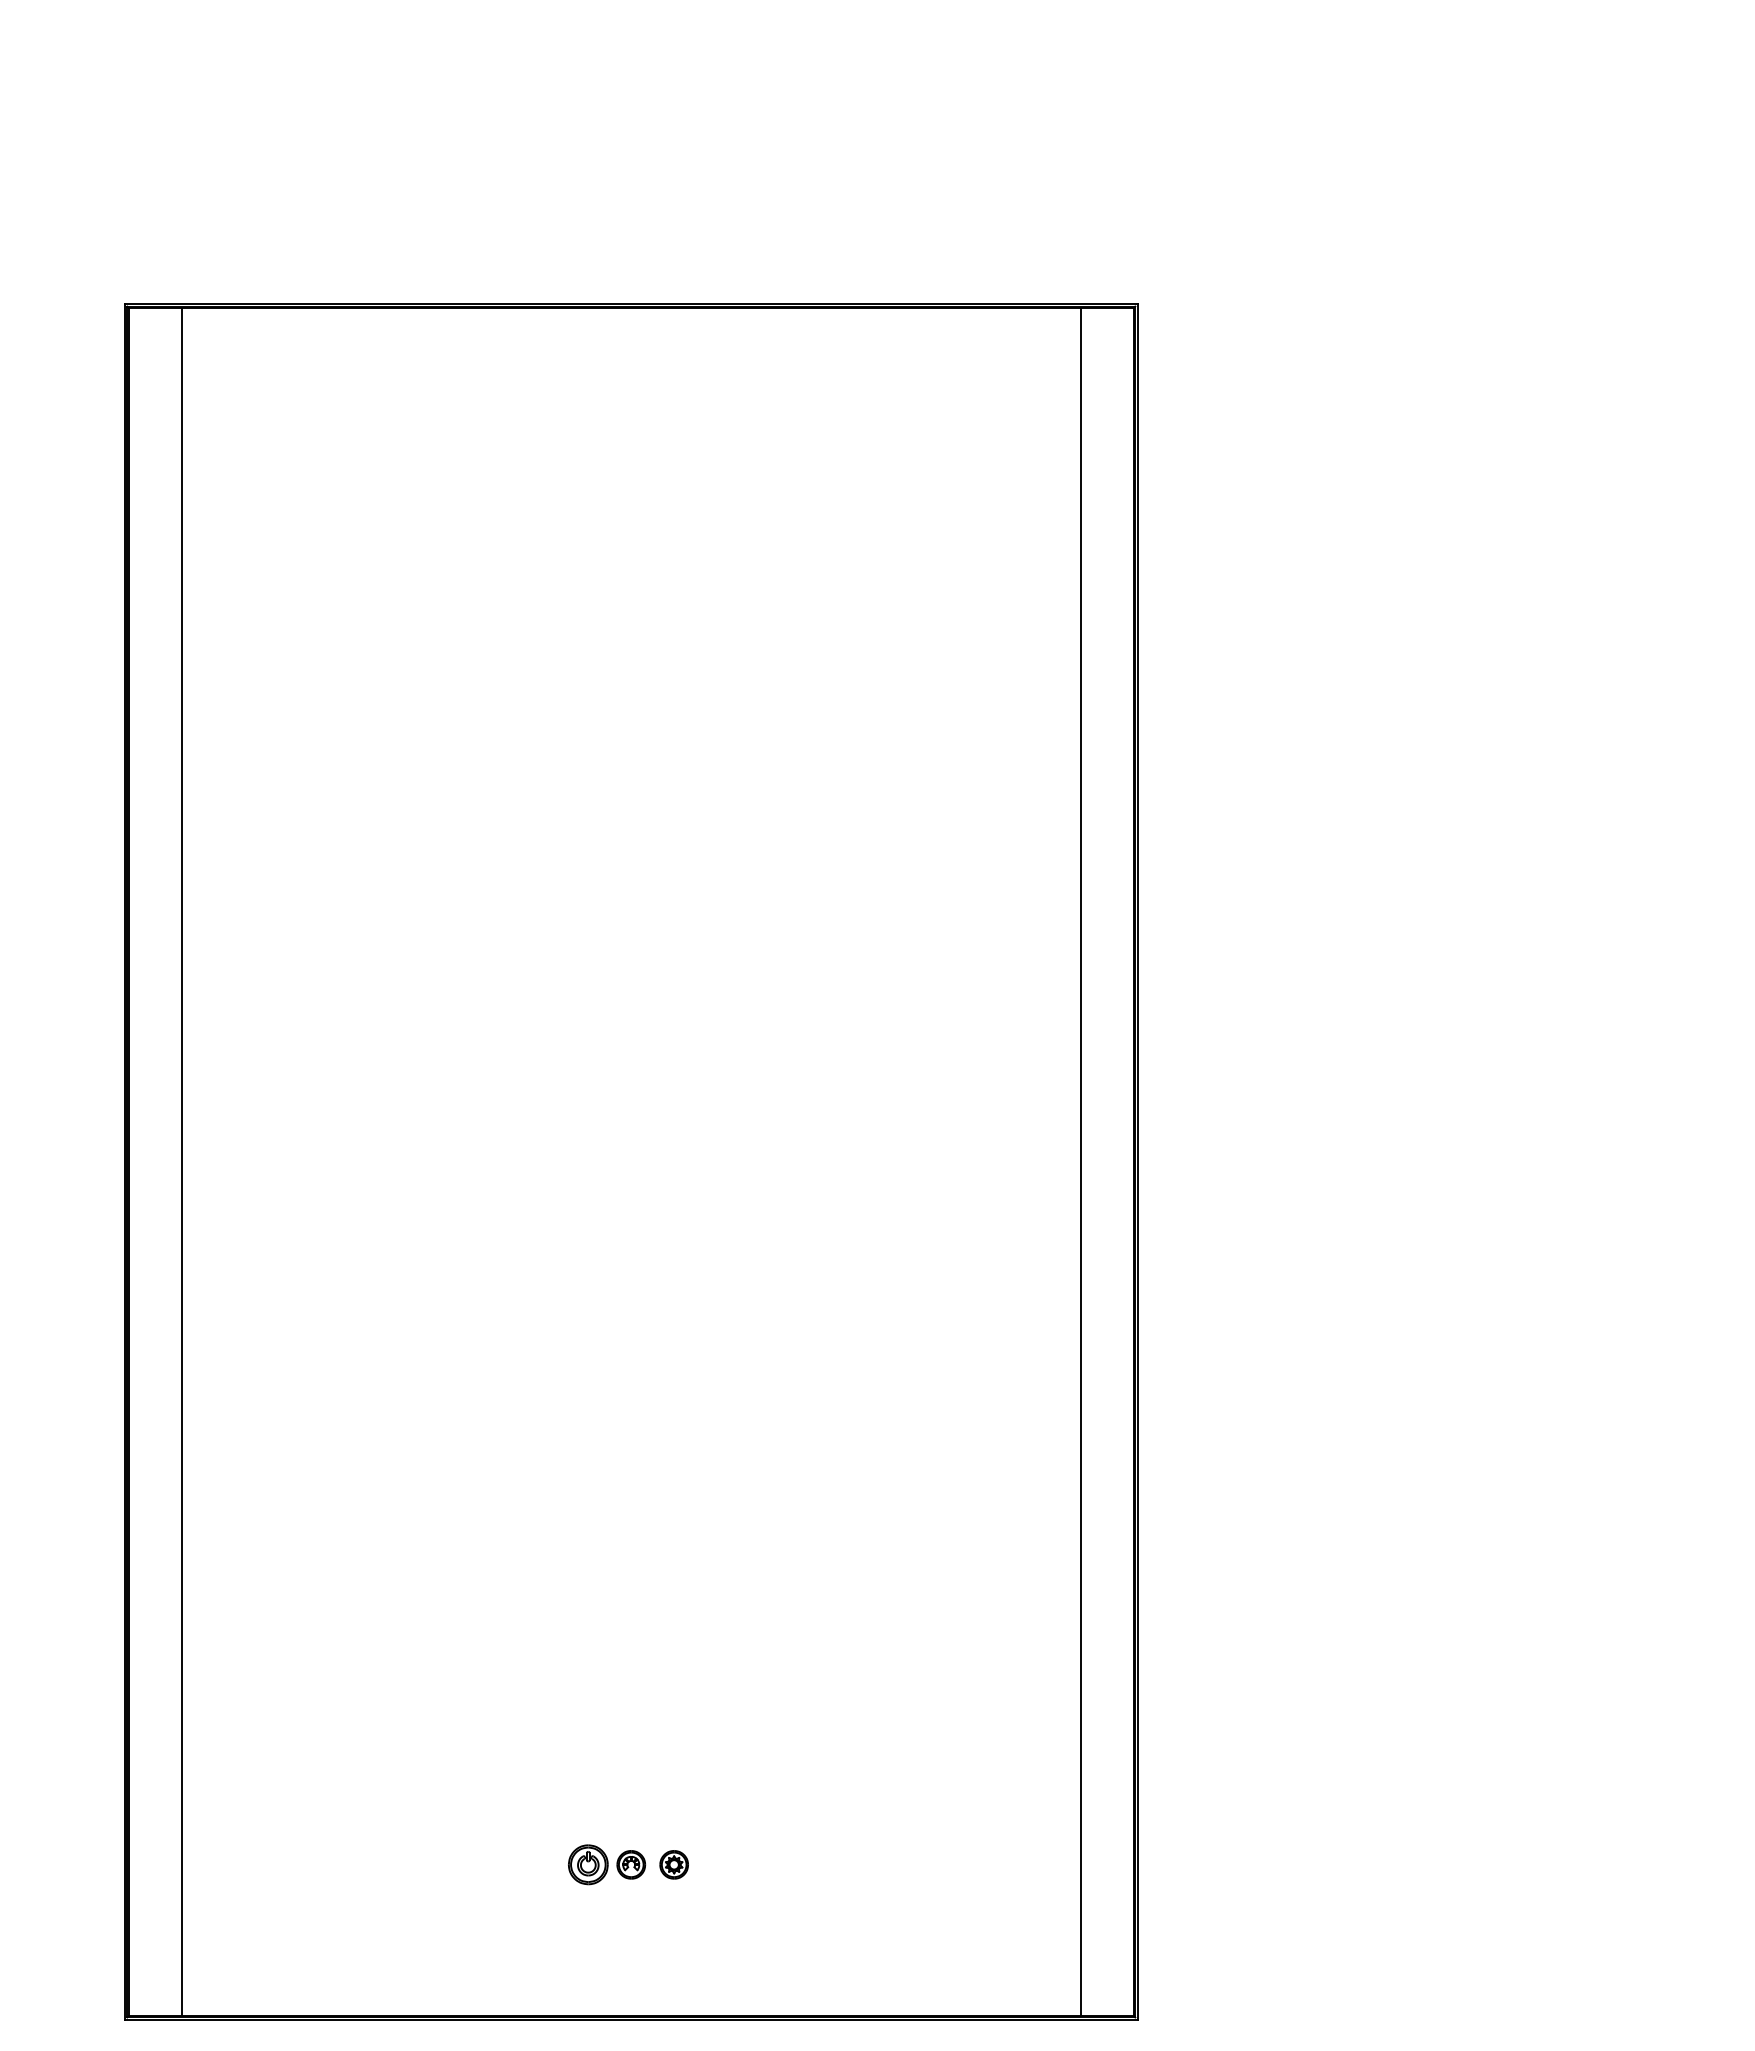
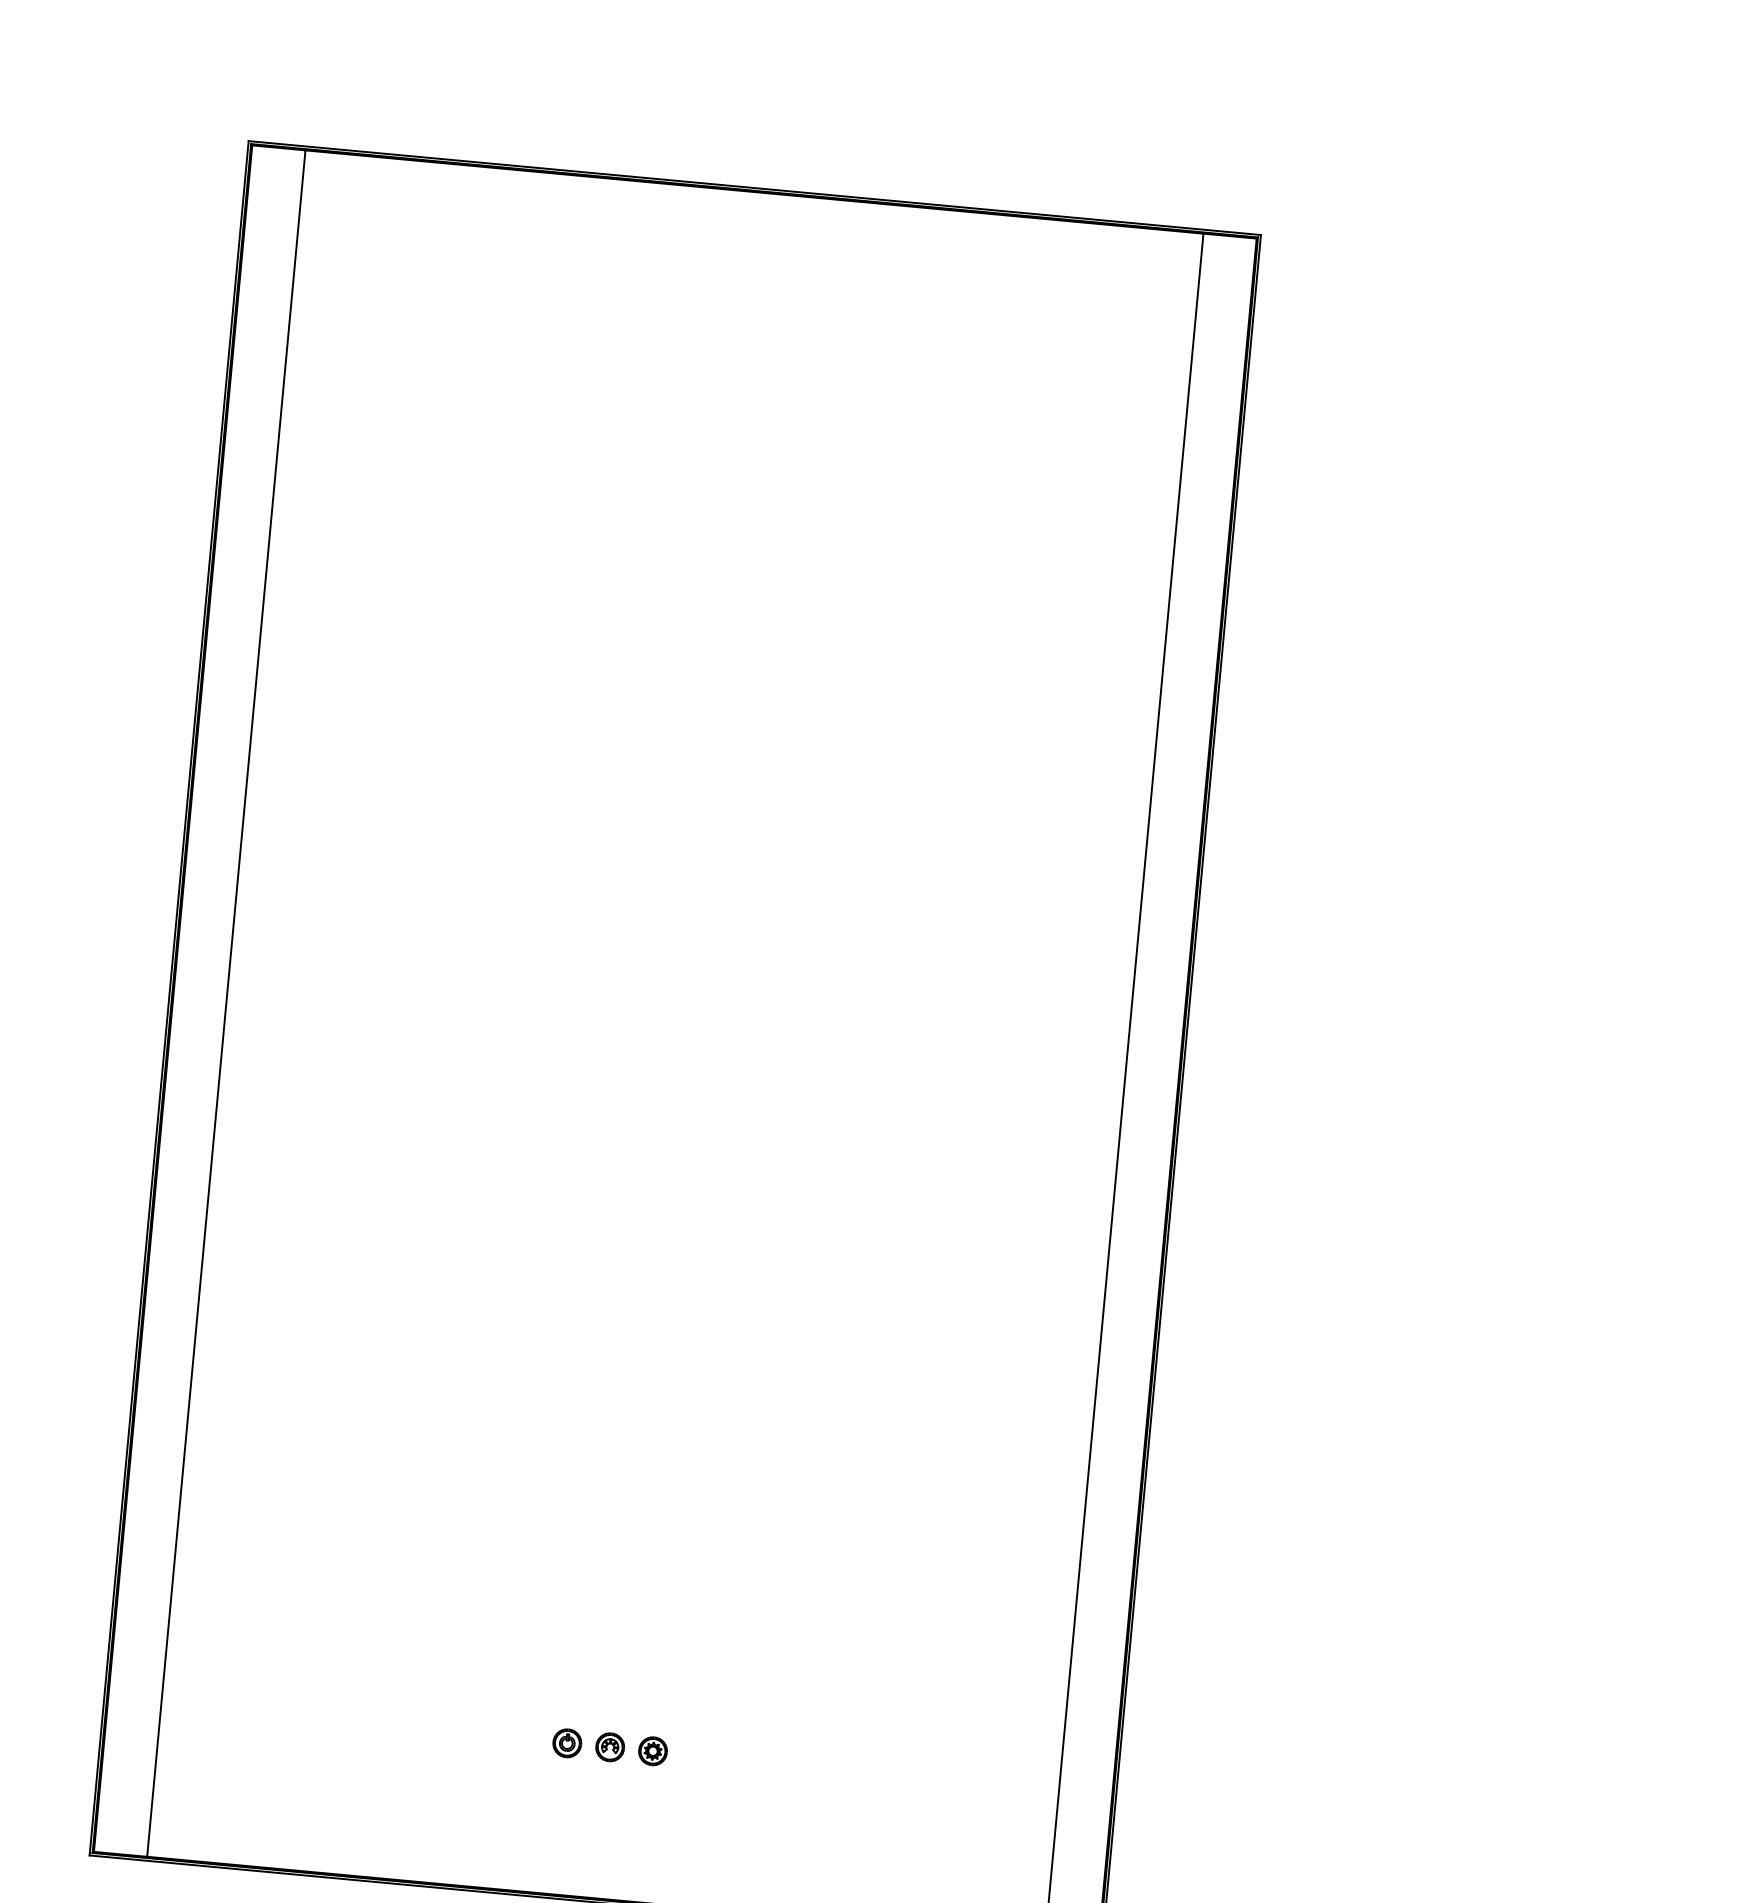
part: (588, 1864) -> (567, 1742), size x0.71

